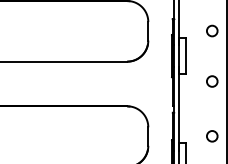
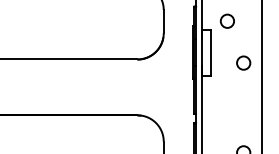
circle: (212, 30) -> (227, 20), moved
circle: (212, 81) -> (243, 63), moved

